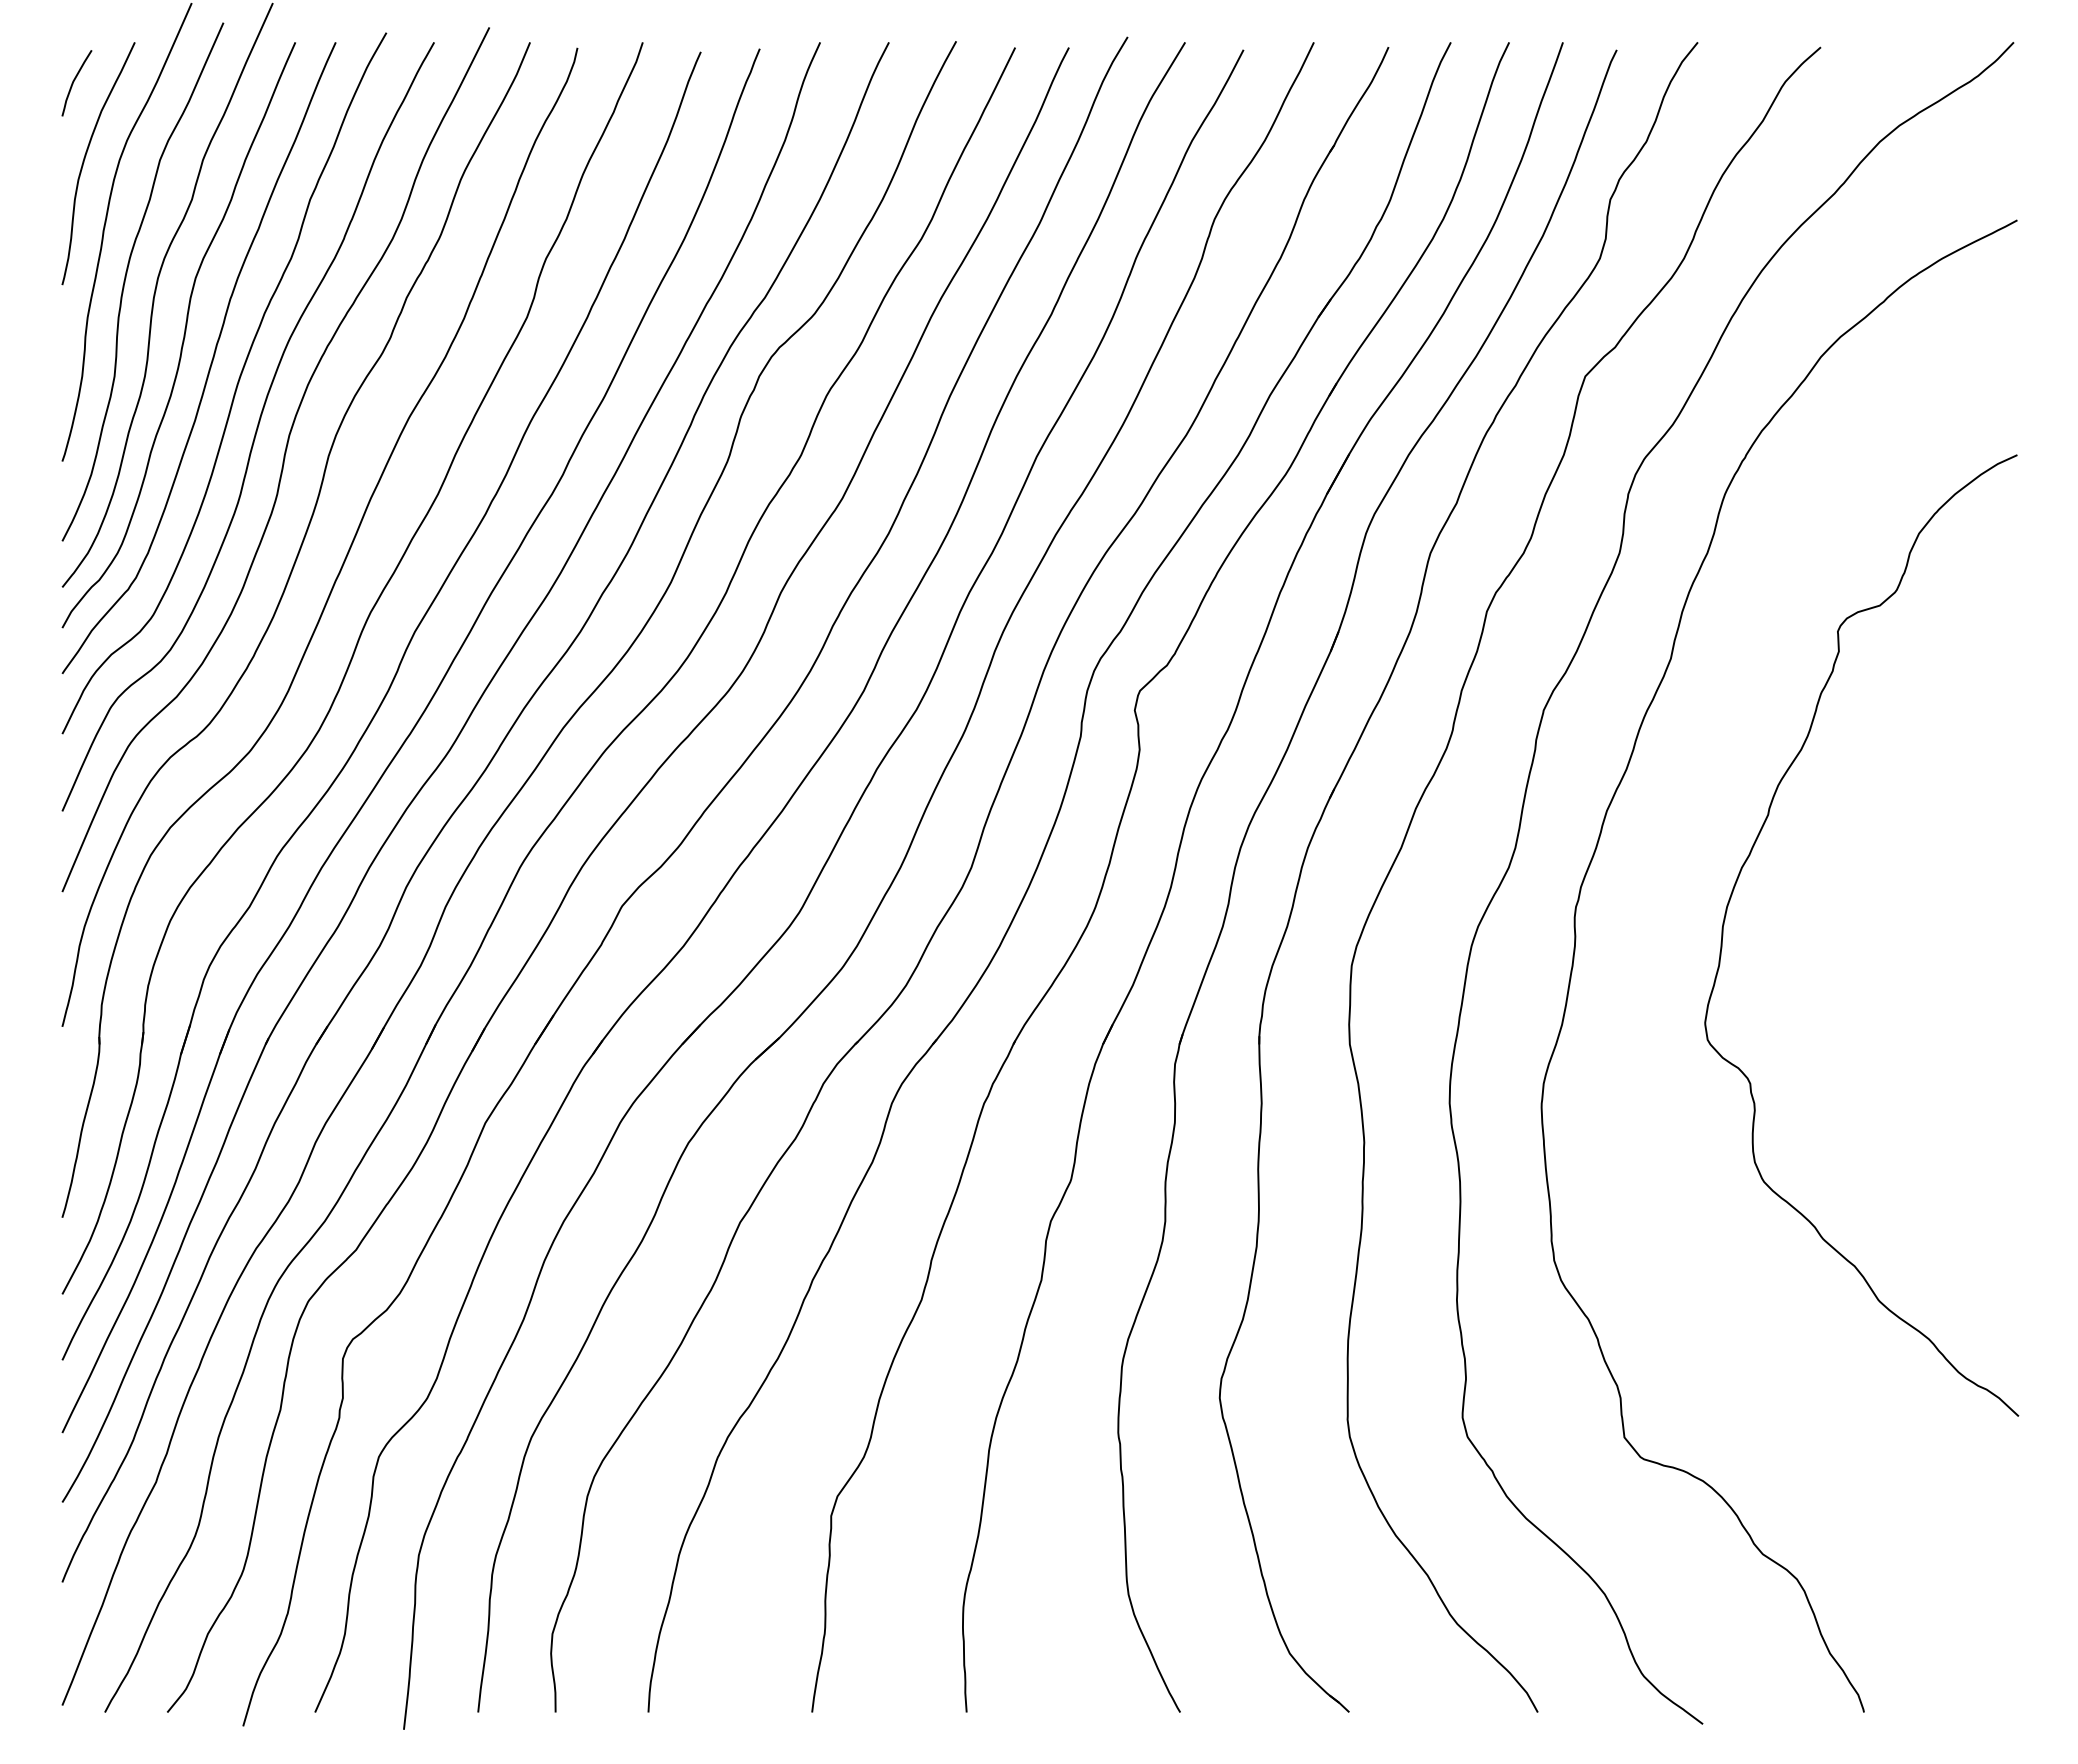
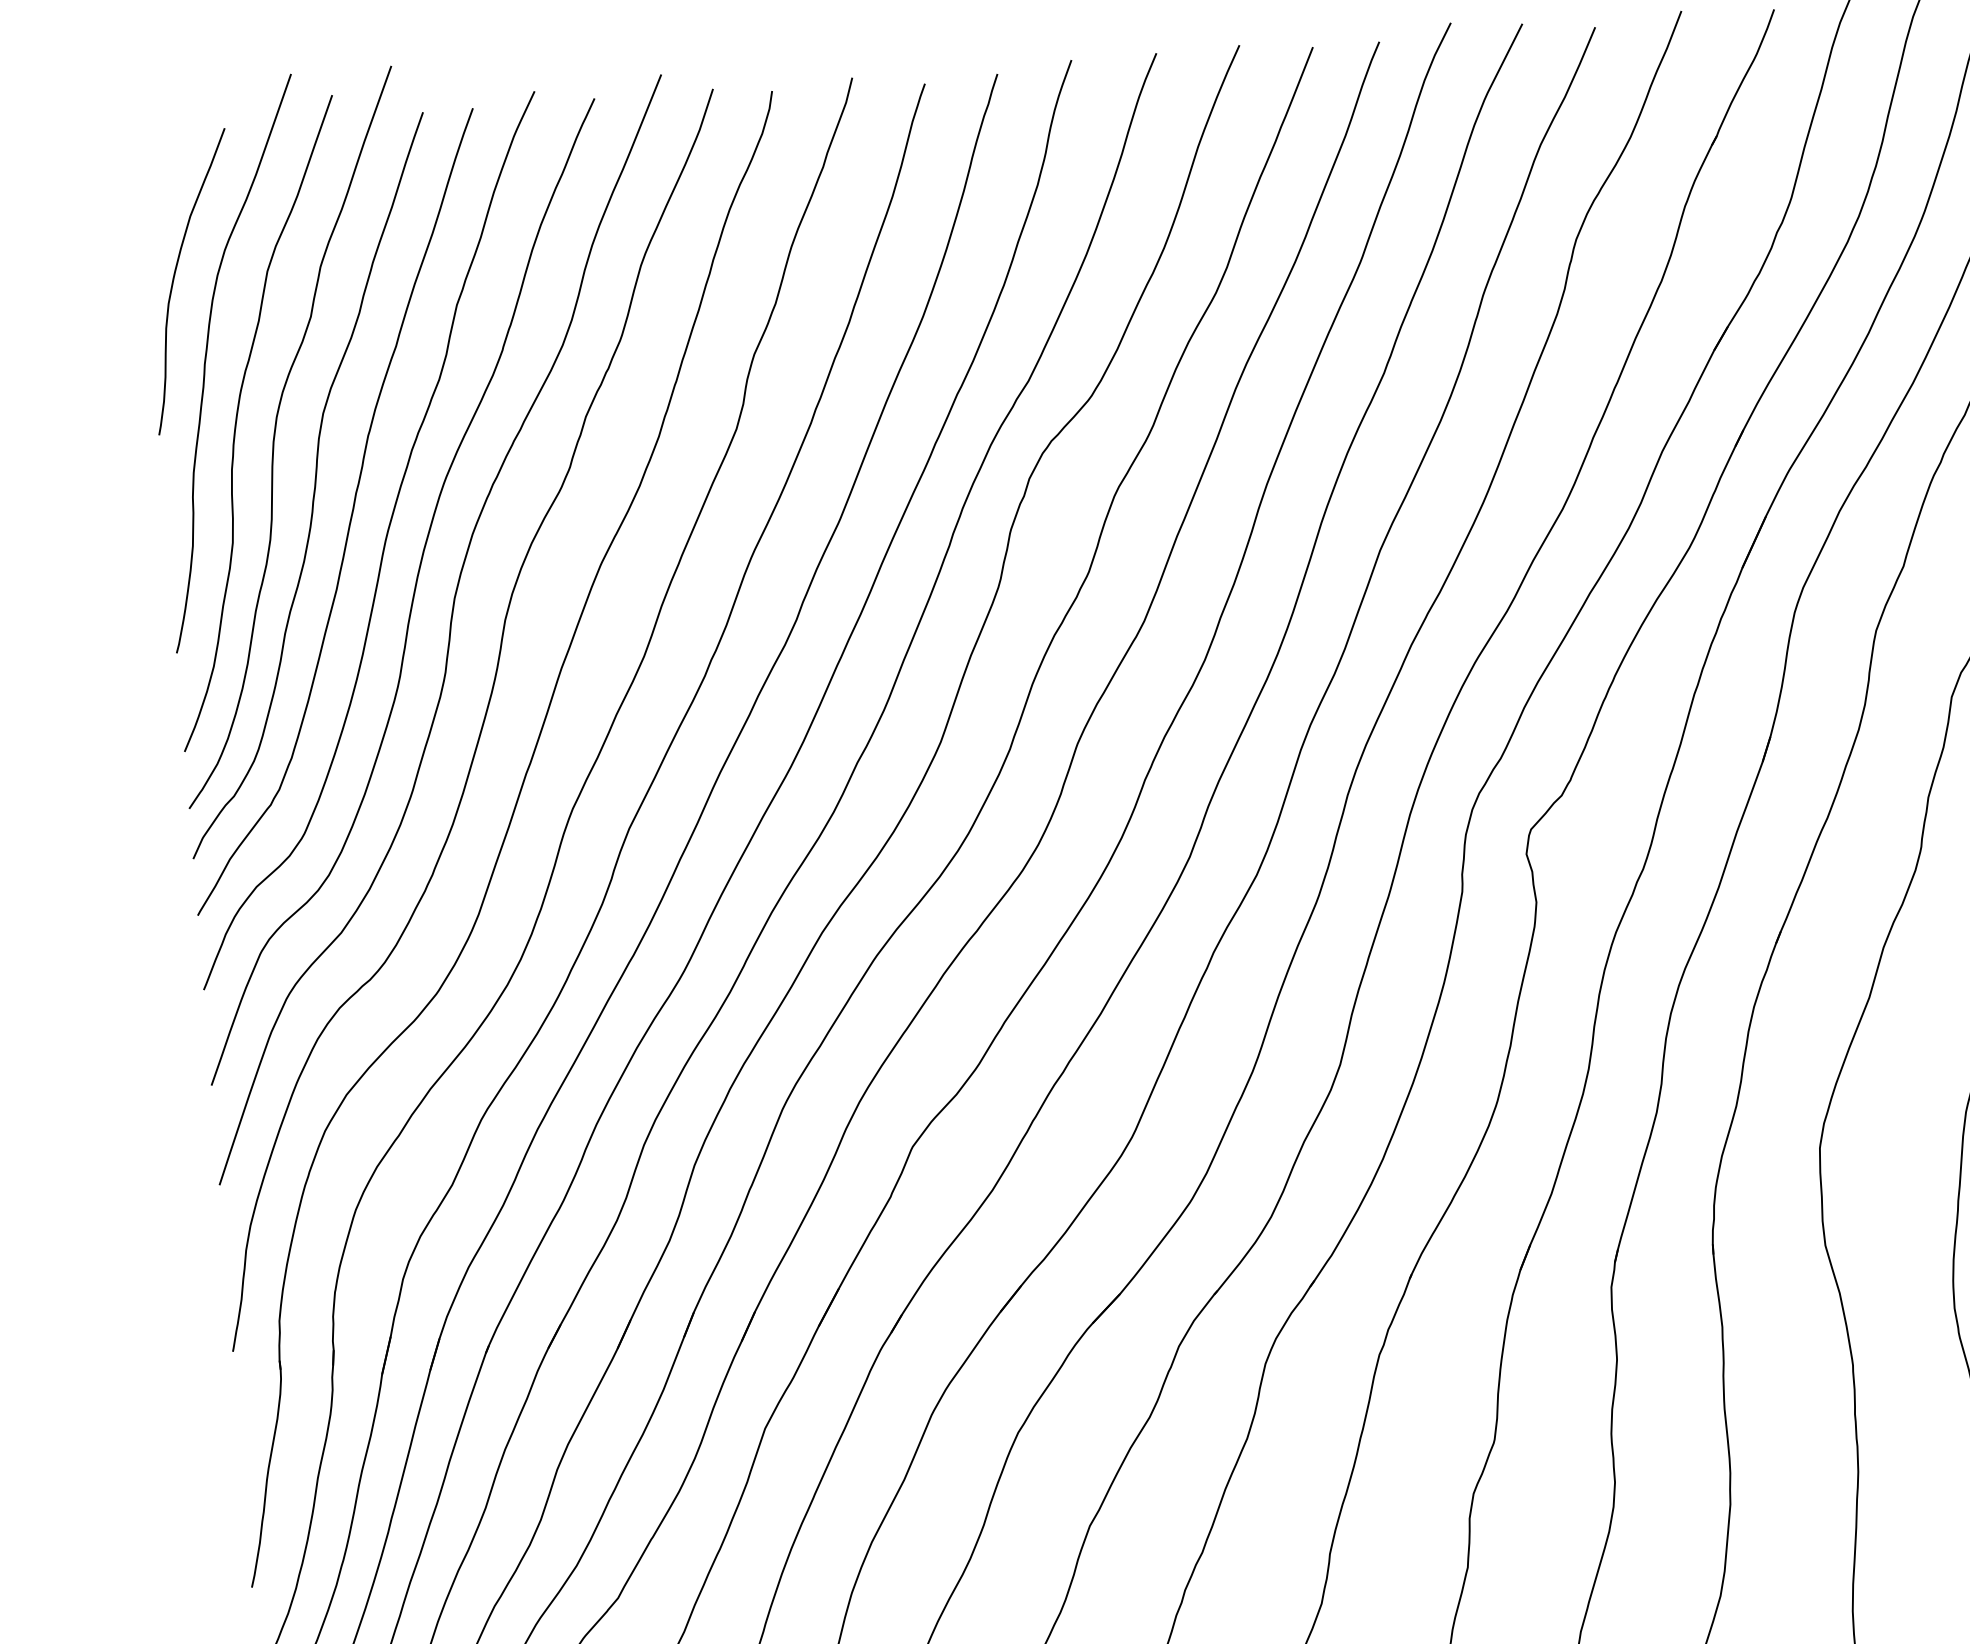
curve: (74, 81) -> (153, 182), removed

